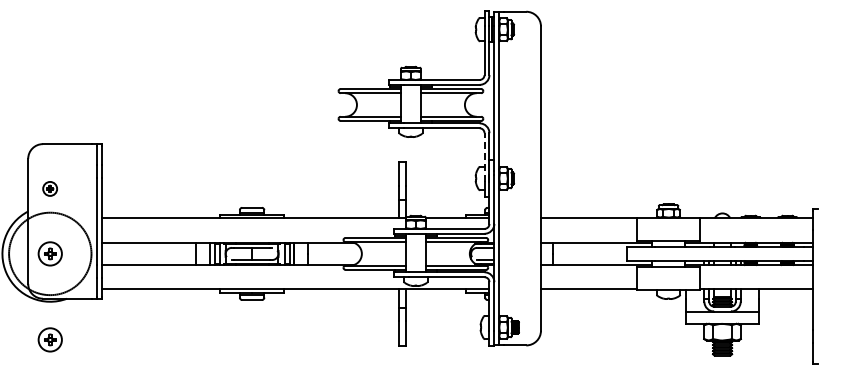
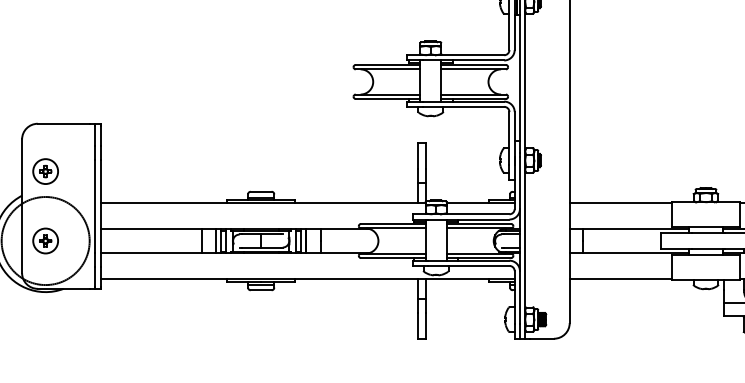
line: (484, 157) -> (509, 138), dashed -> solid
part: (49, 188) -> (44, 171), size x1.67
part: (49, 339) -> (44, 332), removed

